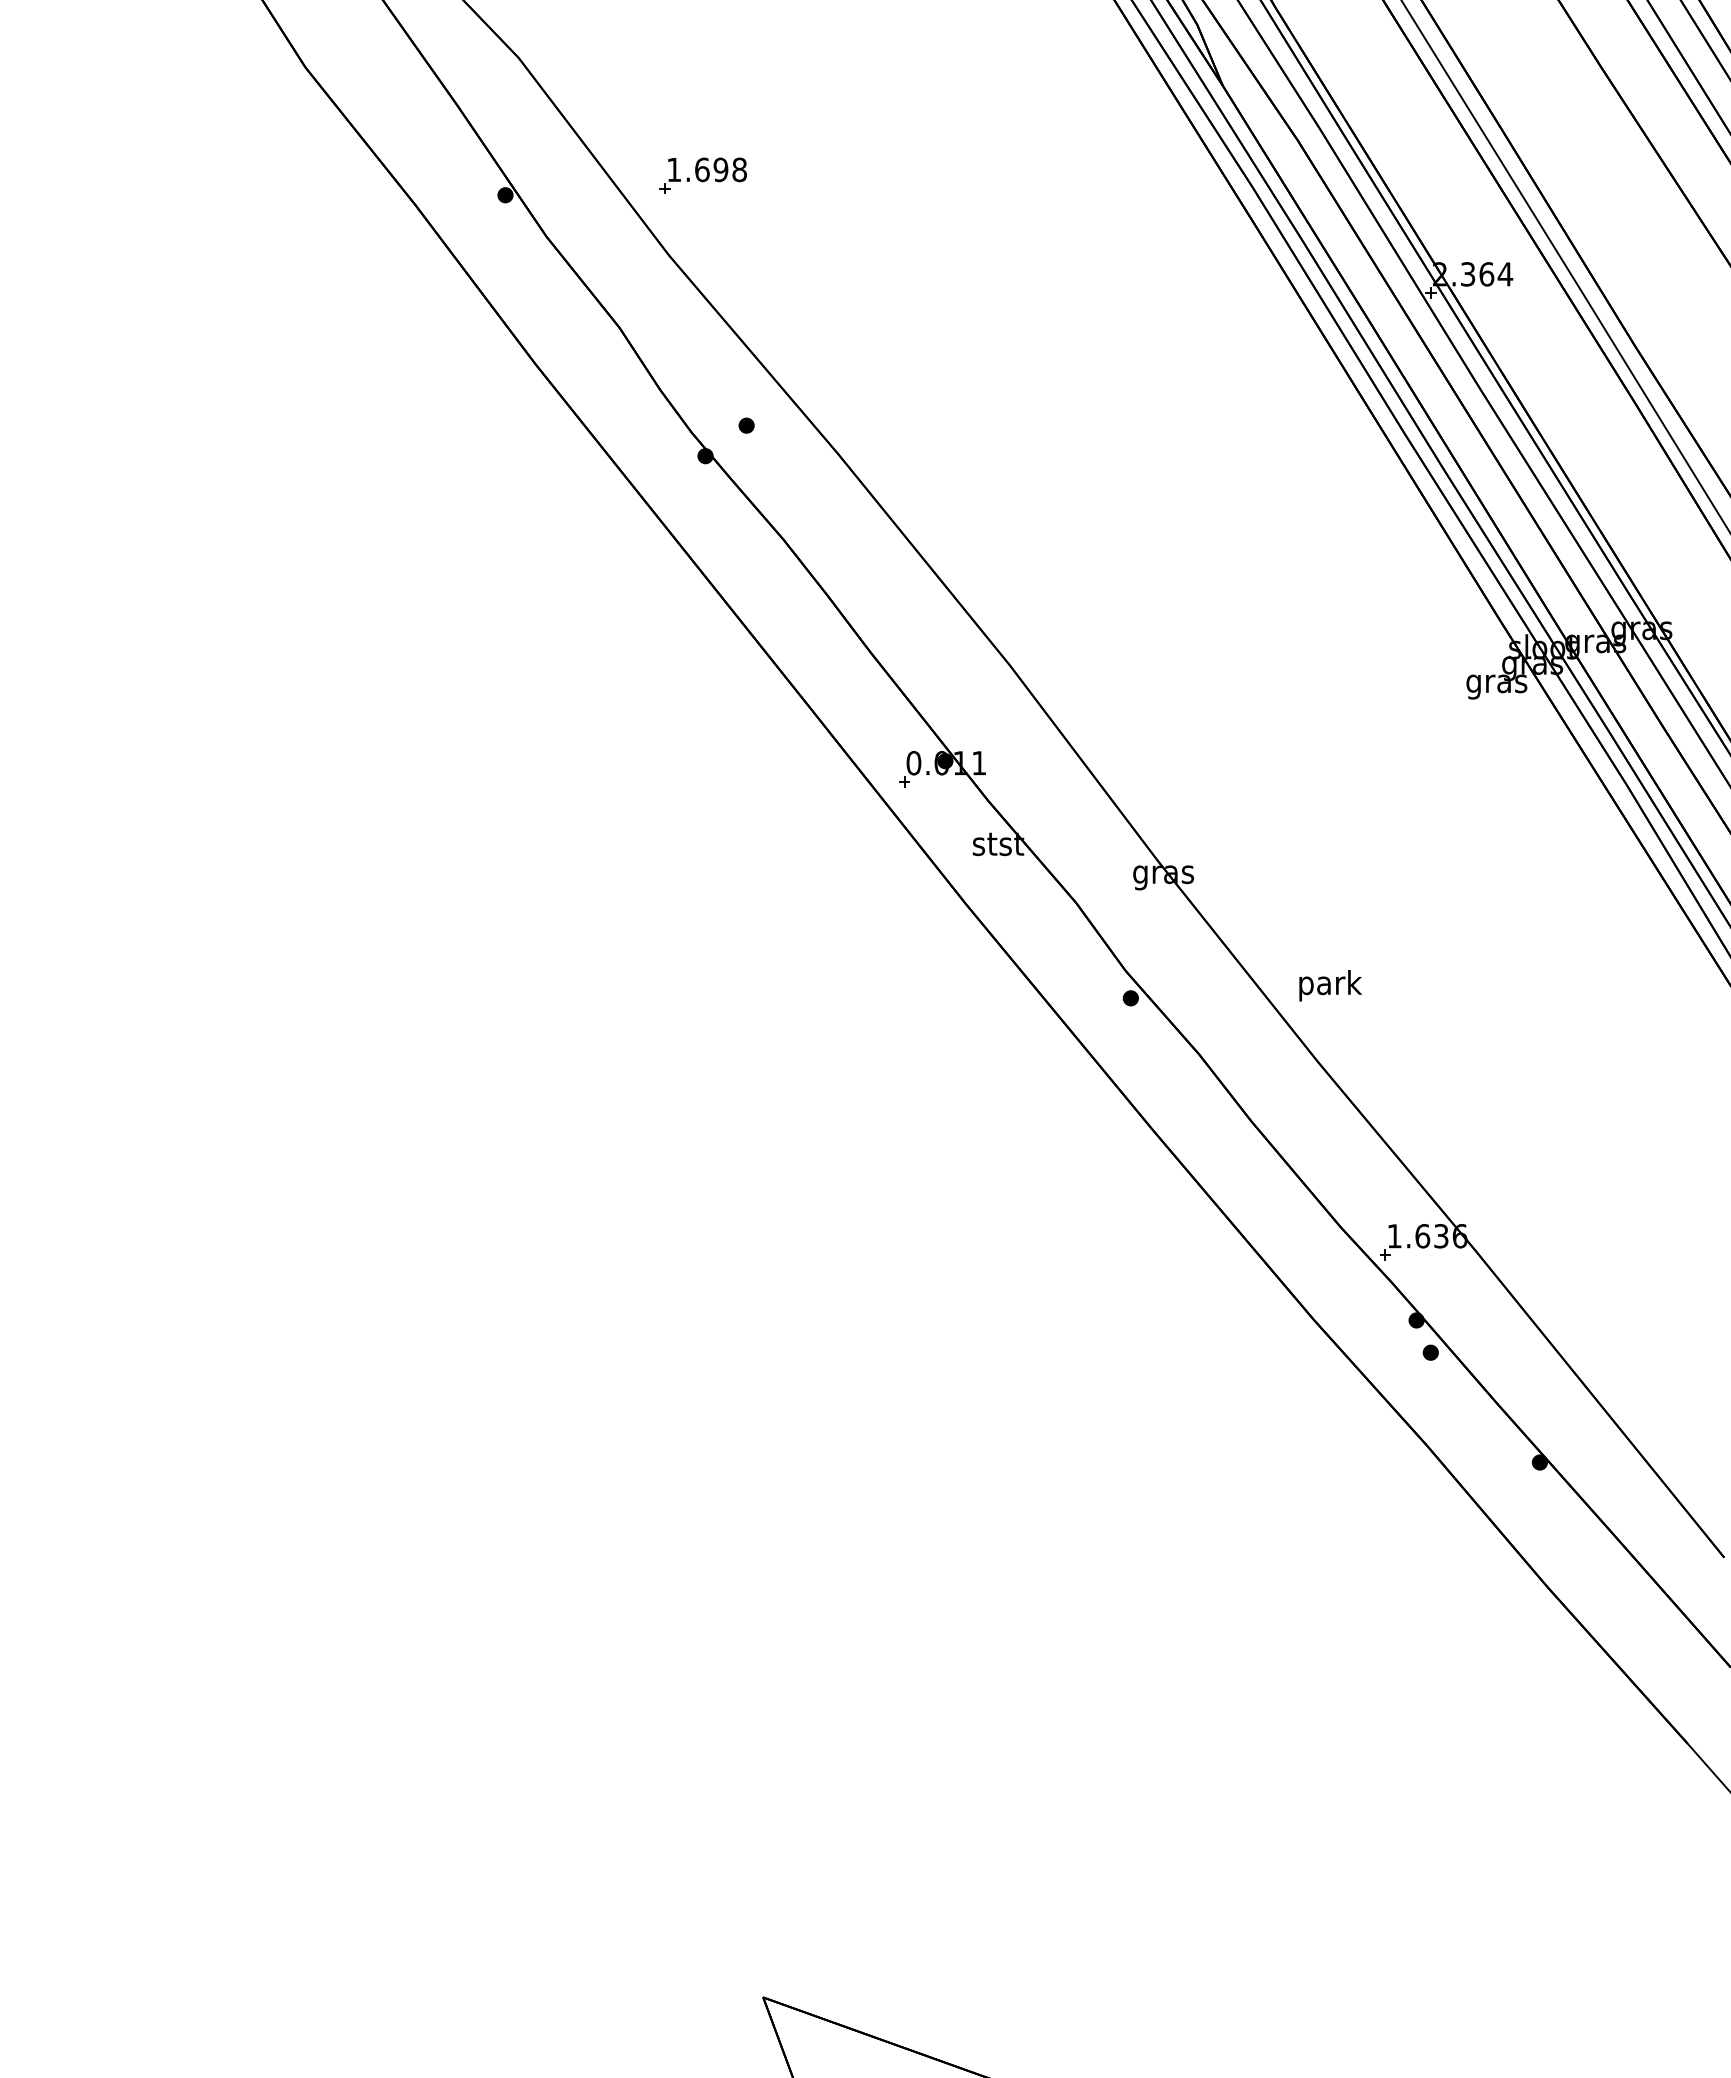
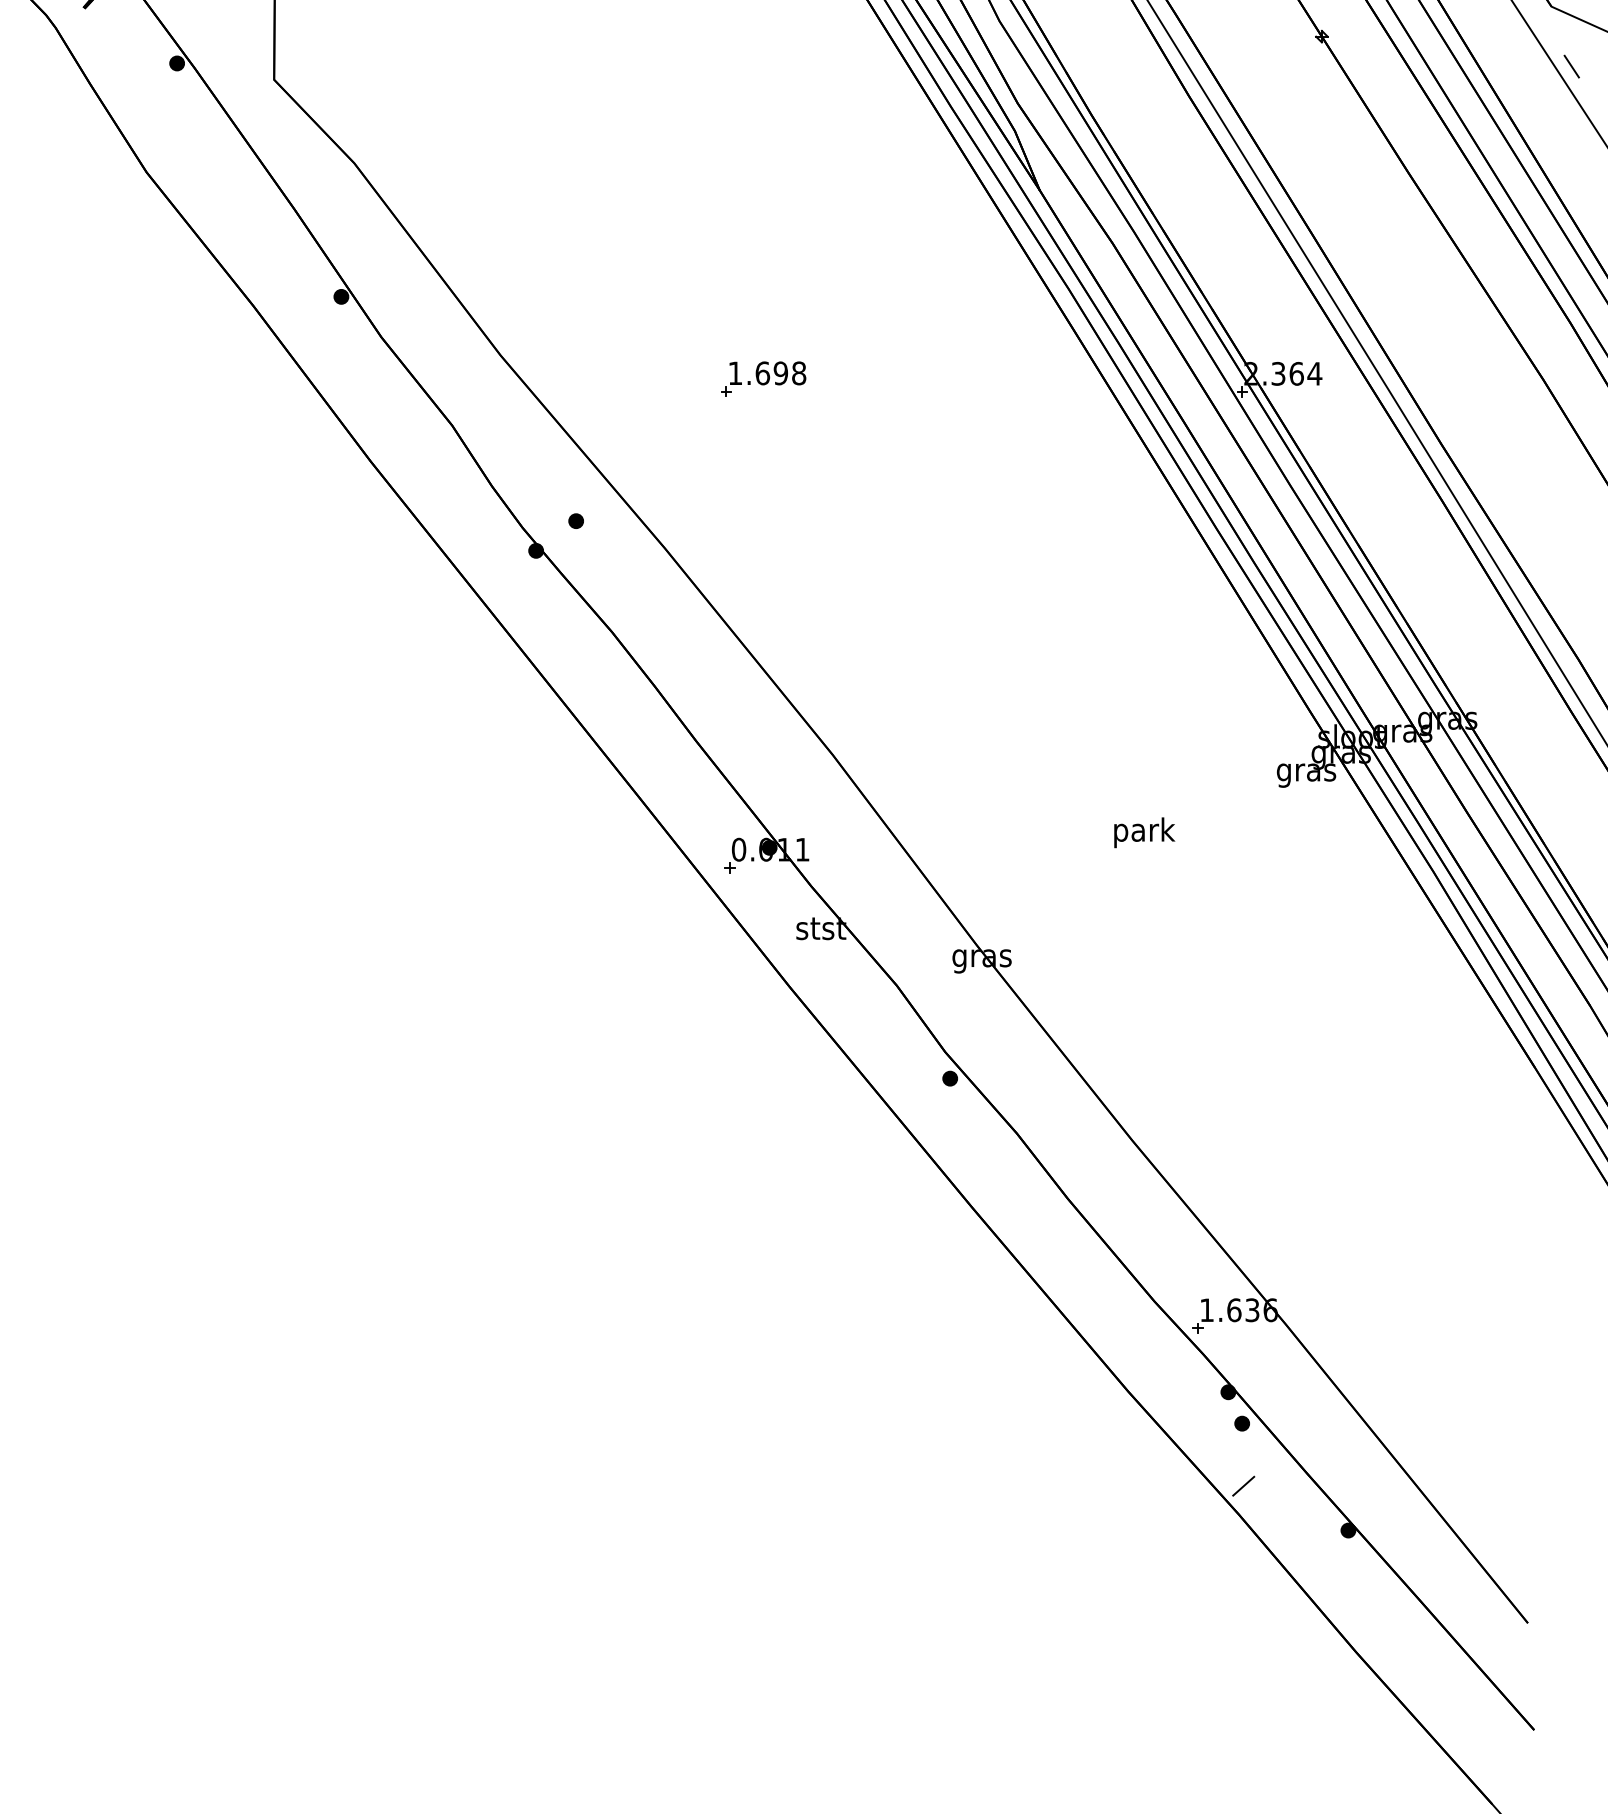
part: (702, 175) -> (762, 378), moved
text: (1330, 985) -> (1144, 832), moved
line: (1432, 1416) -> (1243, 1485), added

